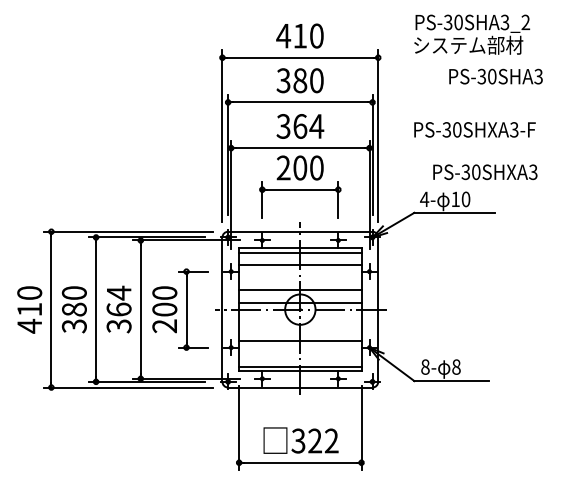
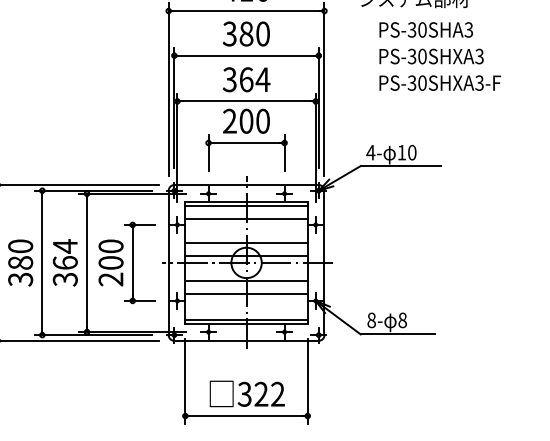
text: (495, 76) -> (425, 29), moved
text: (474, 129) -> (439, 82), moved
text: (485, 172) -> (431, 56), moved
line: (300, 327) -> (246, 280), added

